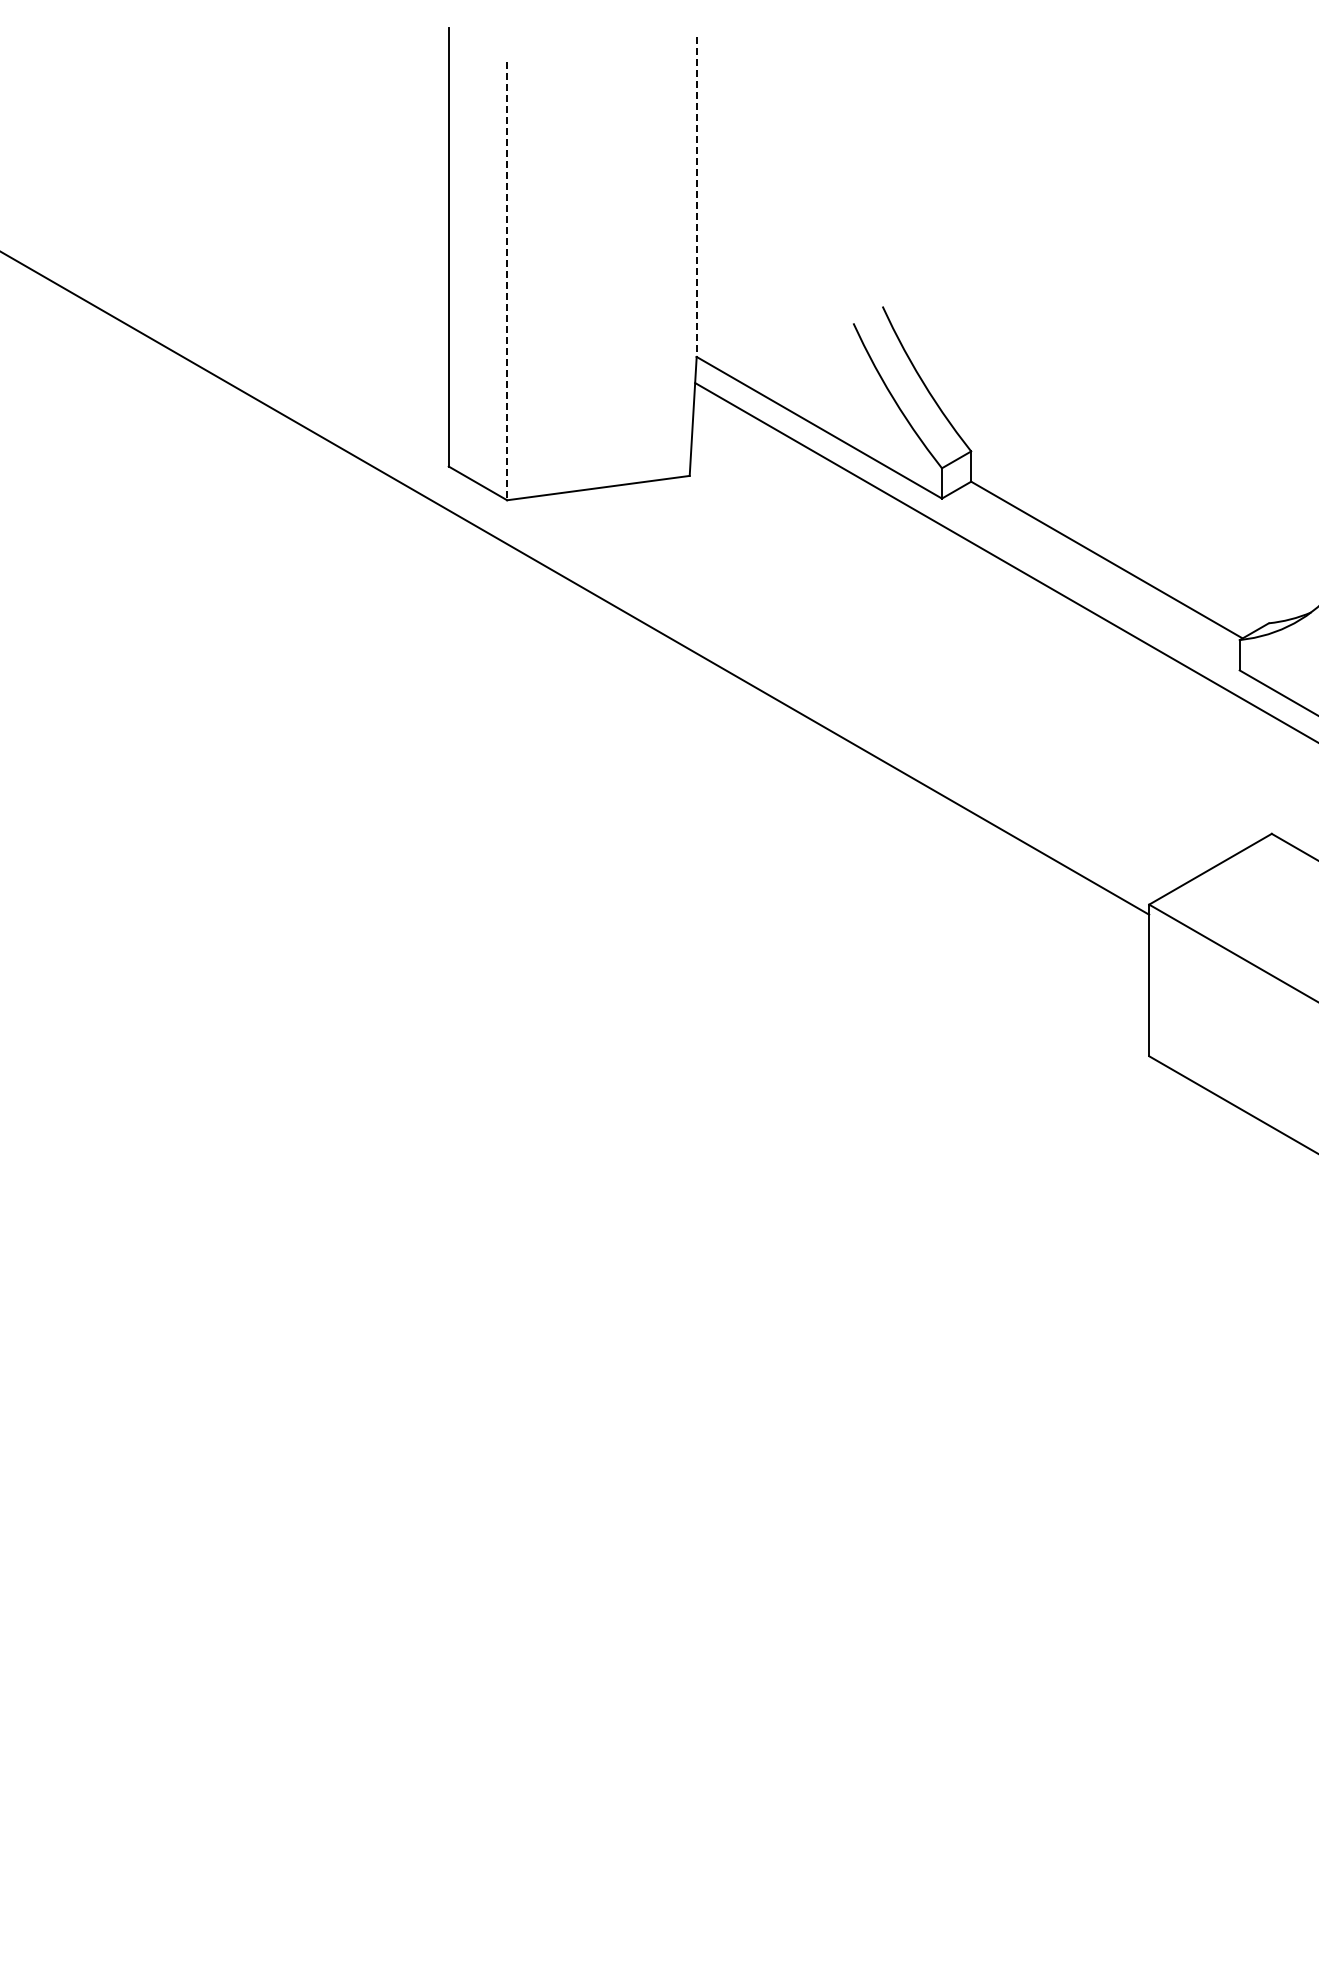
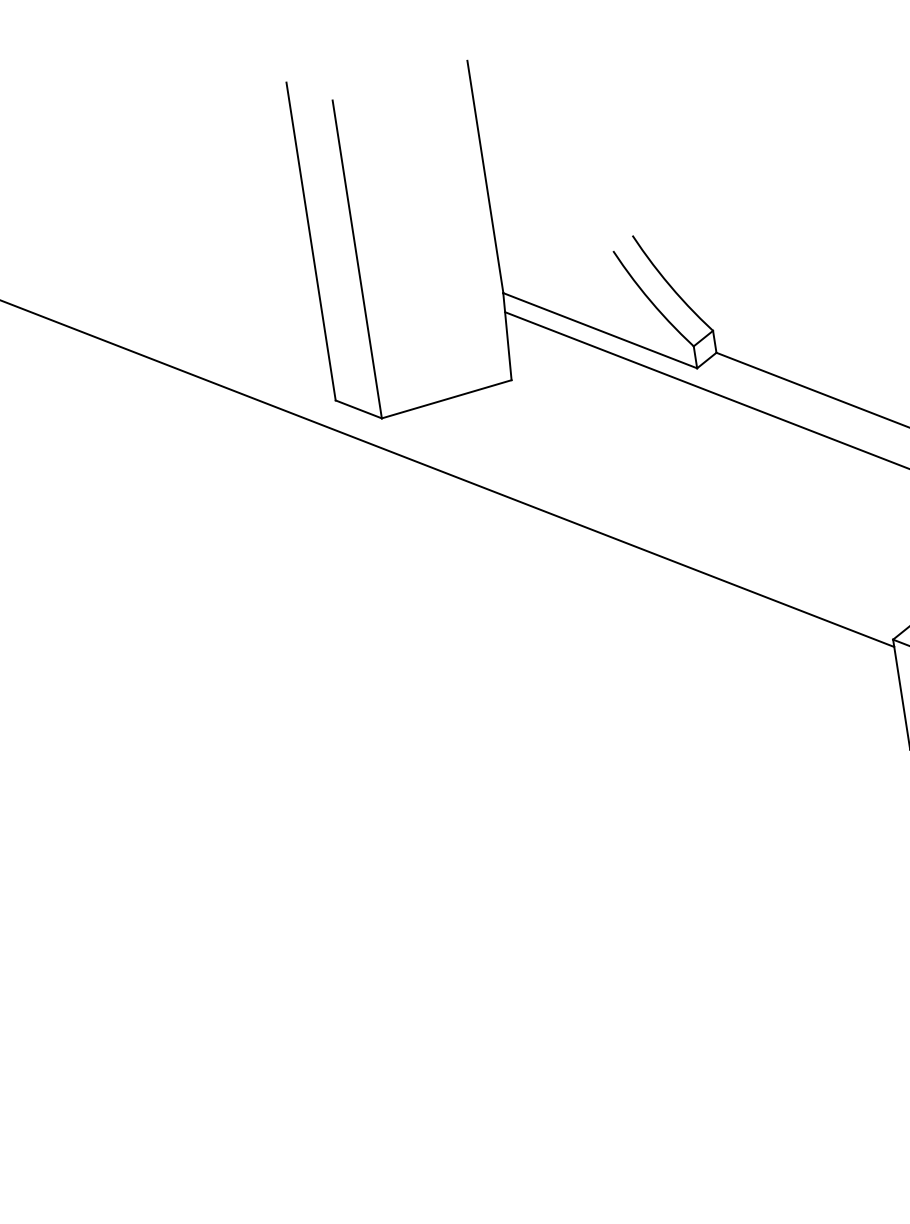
line: (696, 197) -> (485, 177), dashed -> solid
line: (507, 281) -> (357, 259), dashed -> solid

